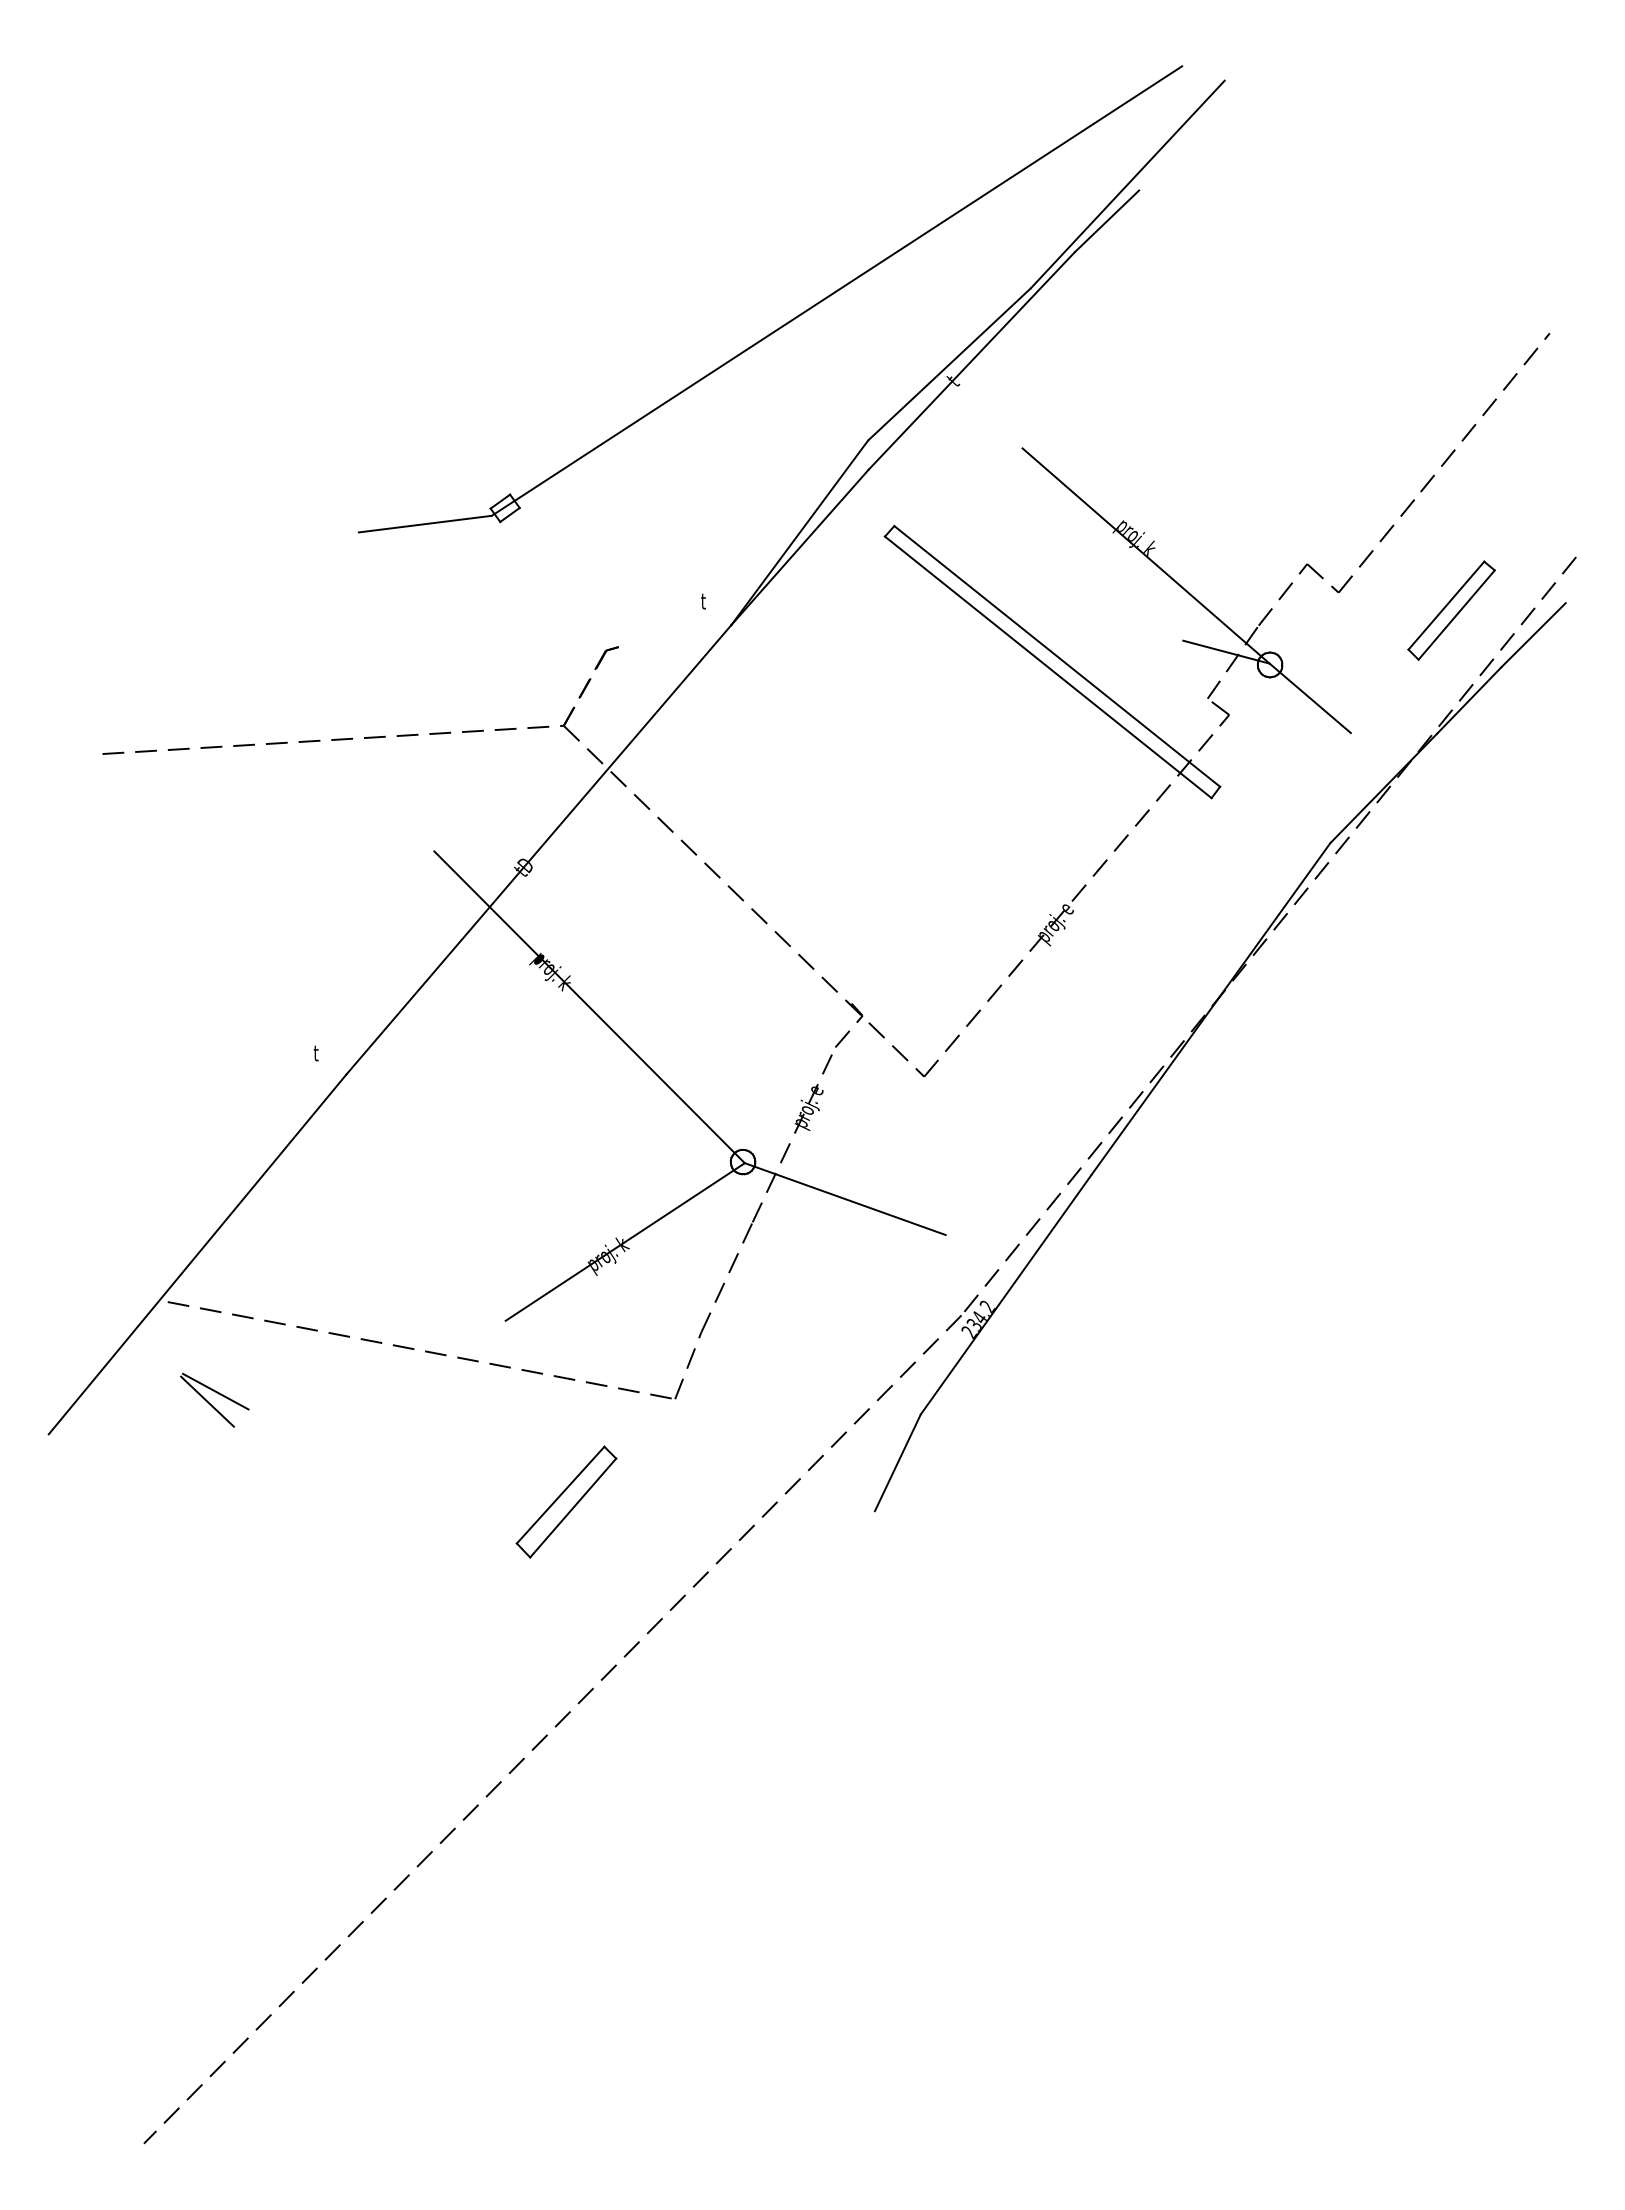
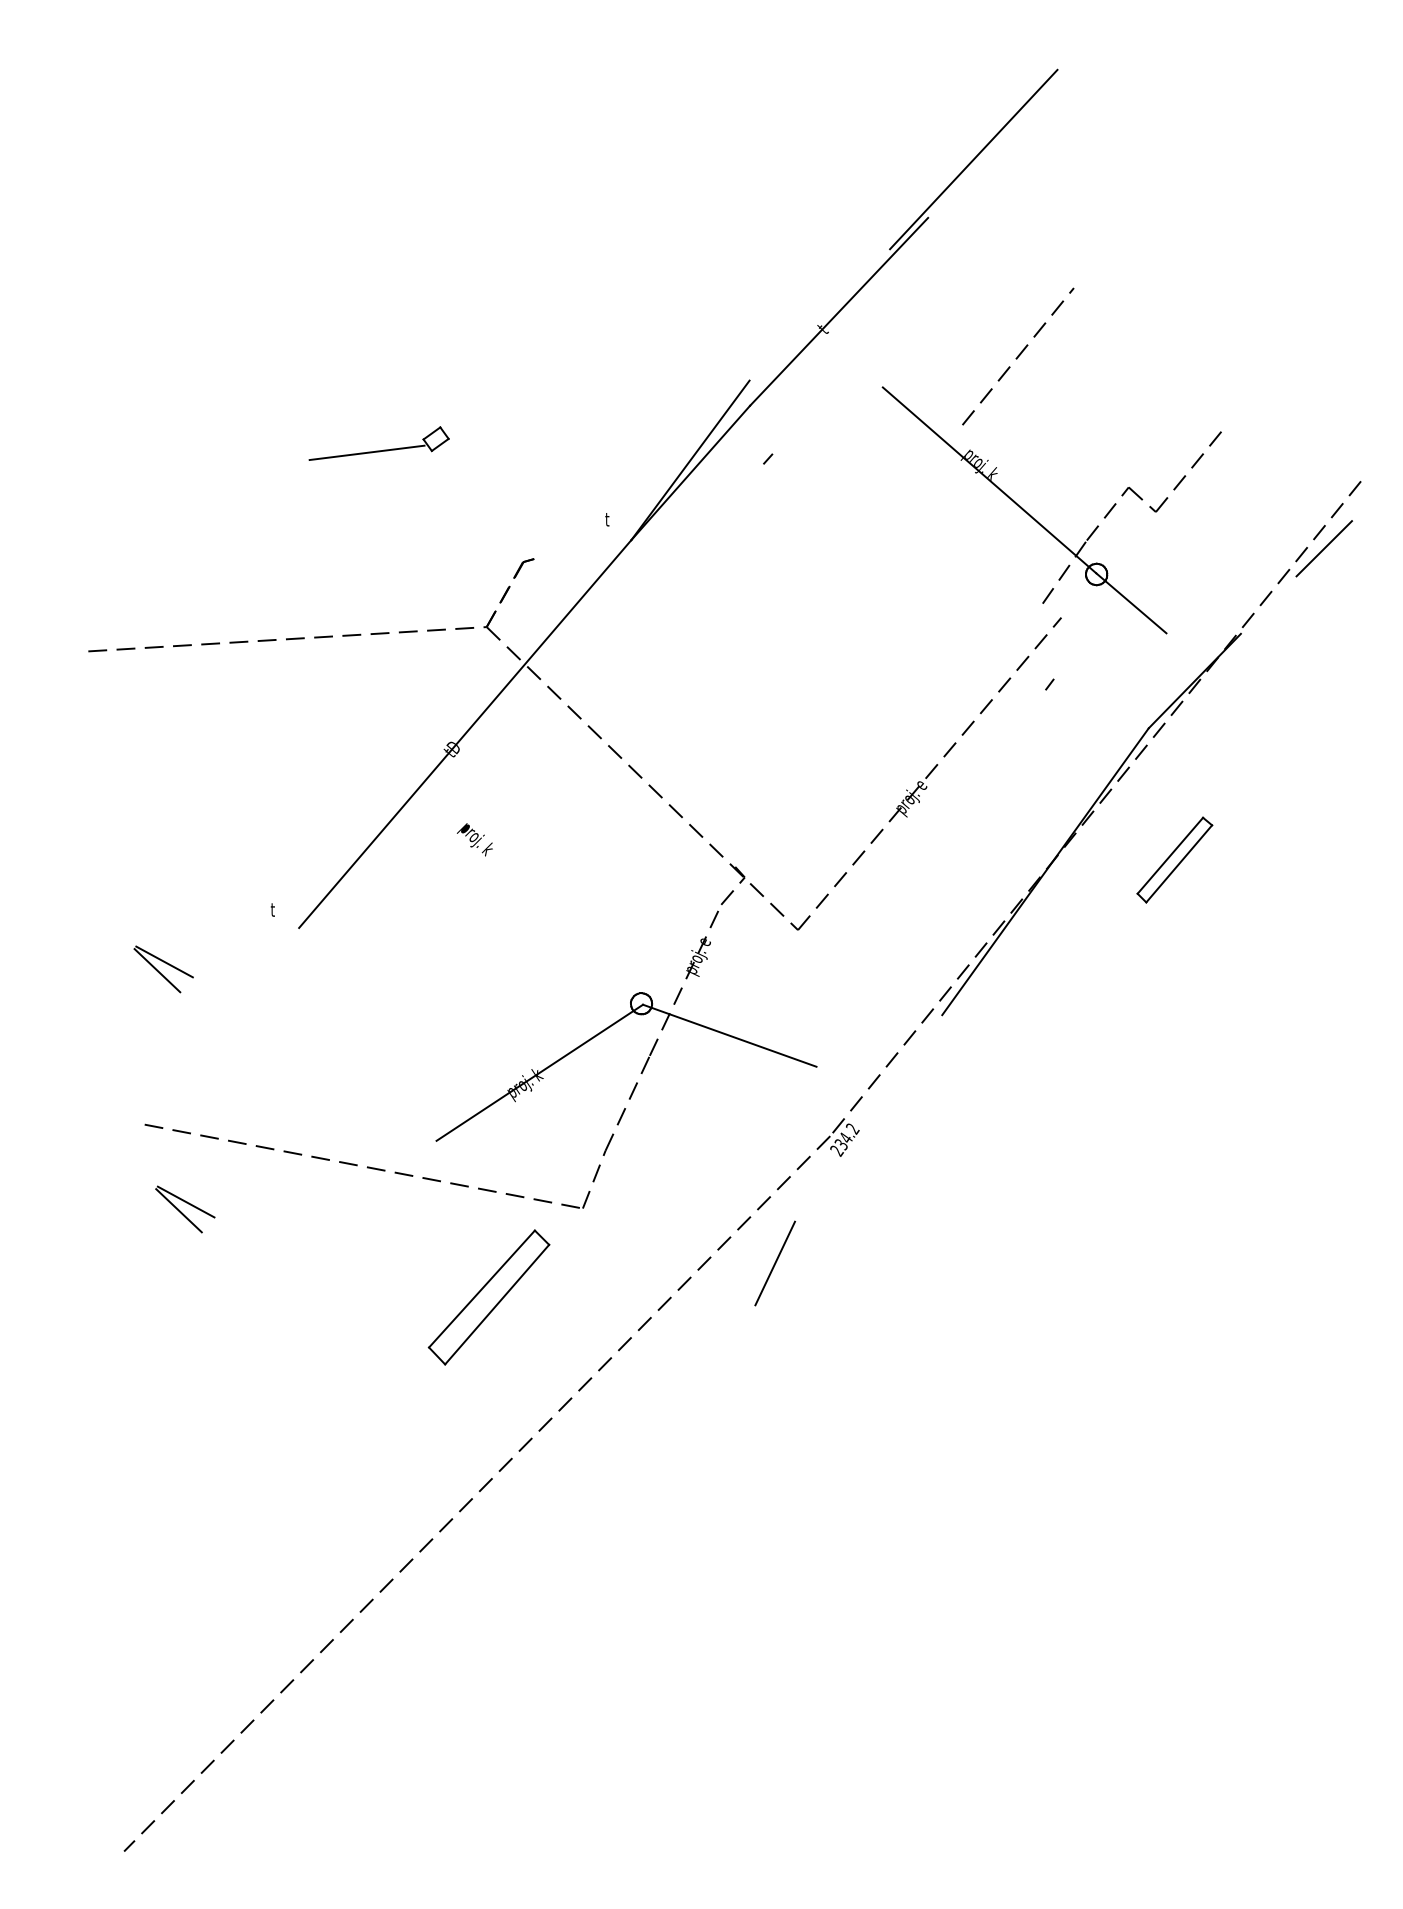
line: (1106, 221) -> (955, 191), removed
line: (836, 290) -> (722, 251), removed
line: (949, 364) -> (819, 315), removed
line: (1485, 412) -> (1018, 356), moved
part: (1451, 610) -> (1174, 859), moved
line: (1226, 651) -> (1059, 562), removed
line: (1057, 656) -> (913, 567), removed
line: (1047, 667) -> (904, 576), removed
line: (1469, 700) -> (1268, 605), removed
line: (1218, 706) -> (1052, 610), removed
line: (589, 1007) -> (508, 870), removed
part: (189, 1121) -> (163, 968), added
line: (197, 1254) -> (170, 1083), removed
line: (1005, 1294) -> (868, 1118), removed
part: (566, 1501) -> (489, 1296), size x1.4

